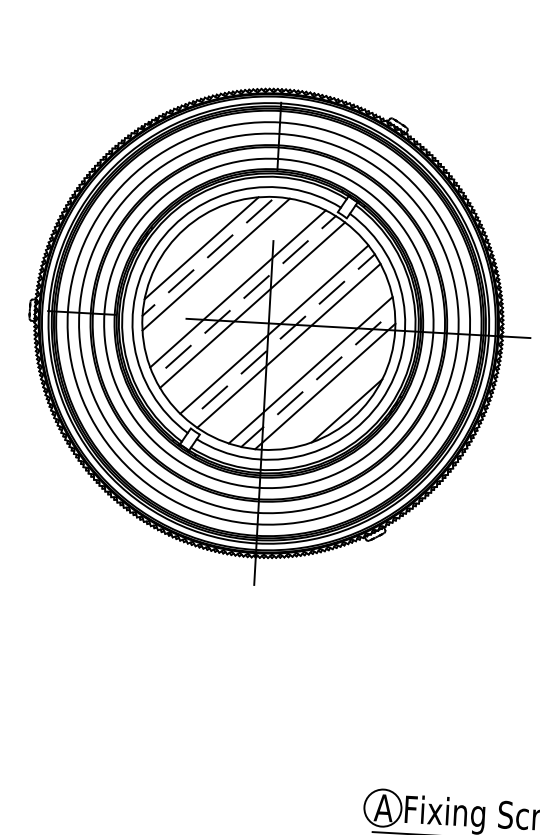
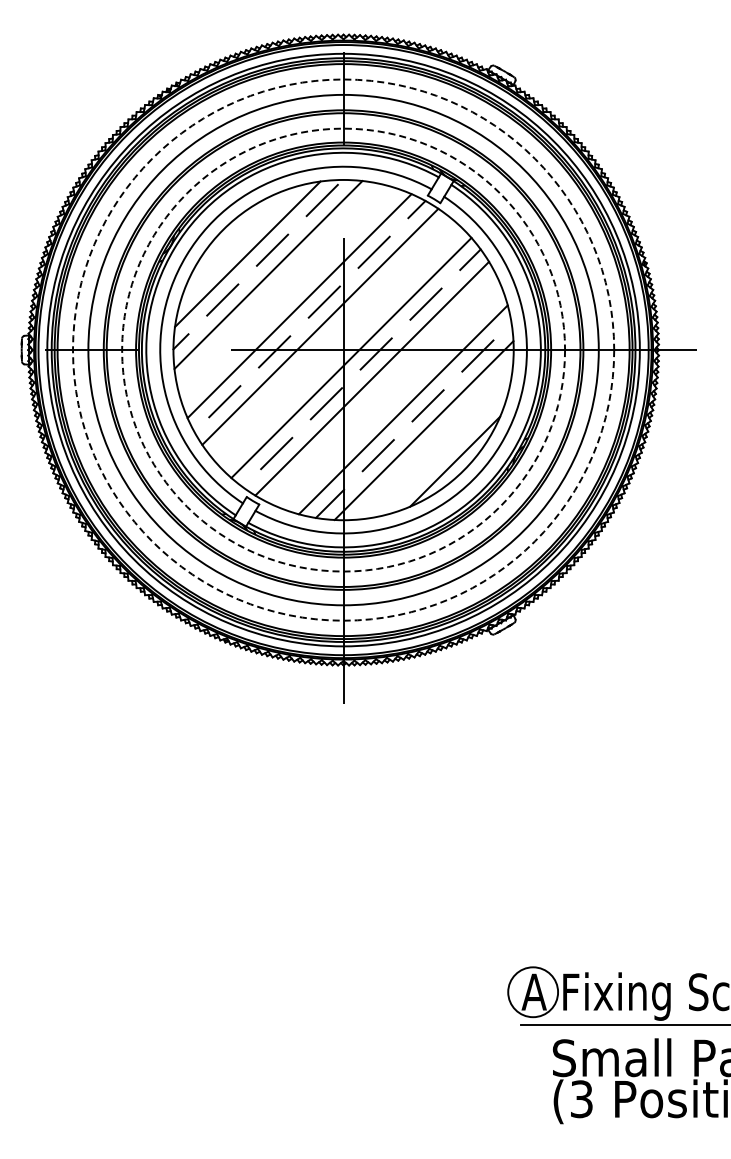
circle: (268, 322) -> (343, 349), solid -> dashed
circle: (268, 322) -> (343, 349), solid -> dashed

